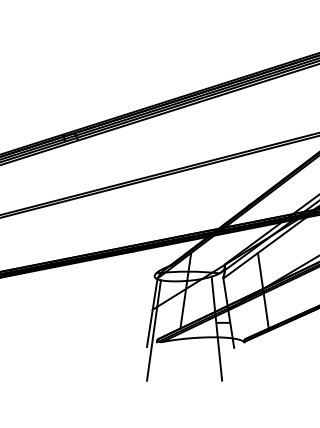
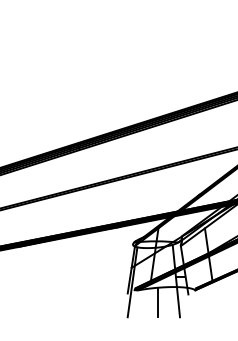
line: (191, 359) -> (158, 302), added

